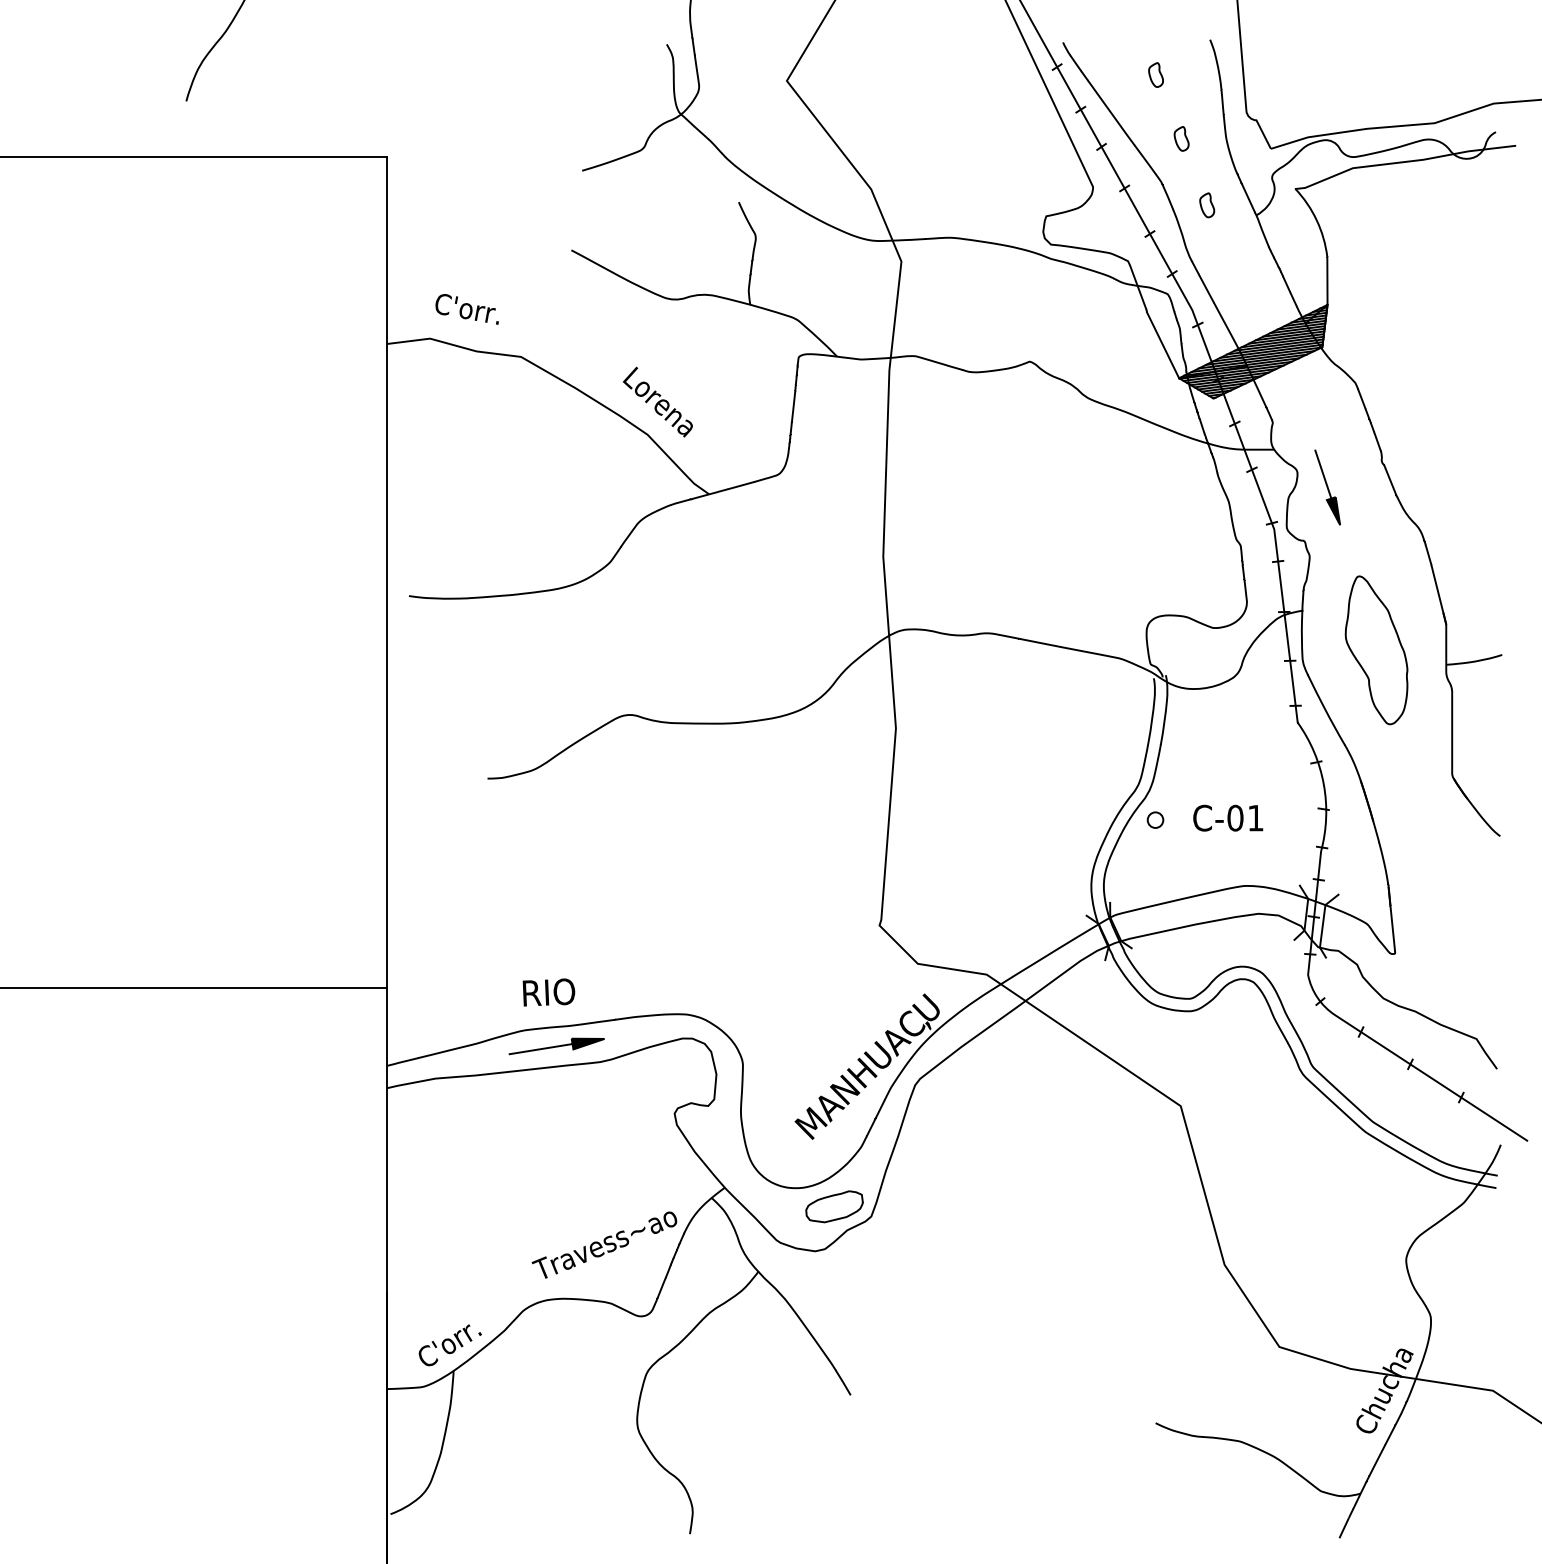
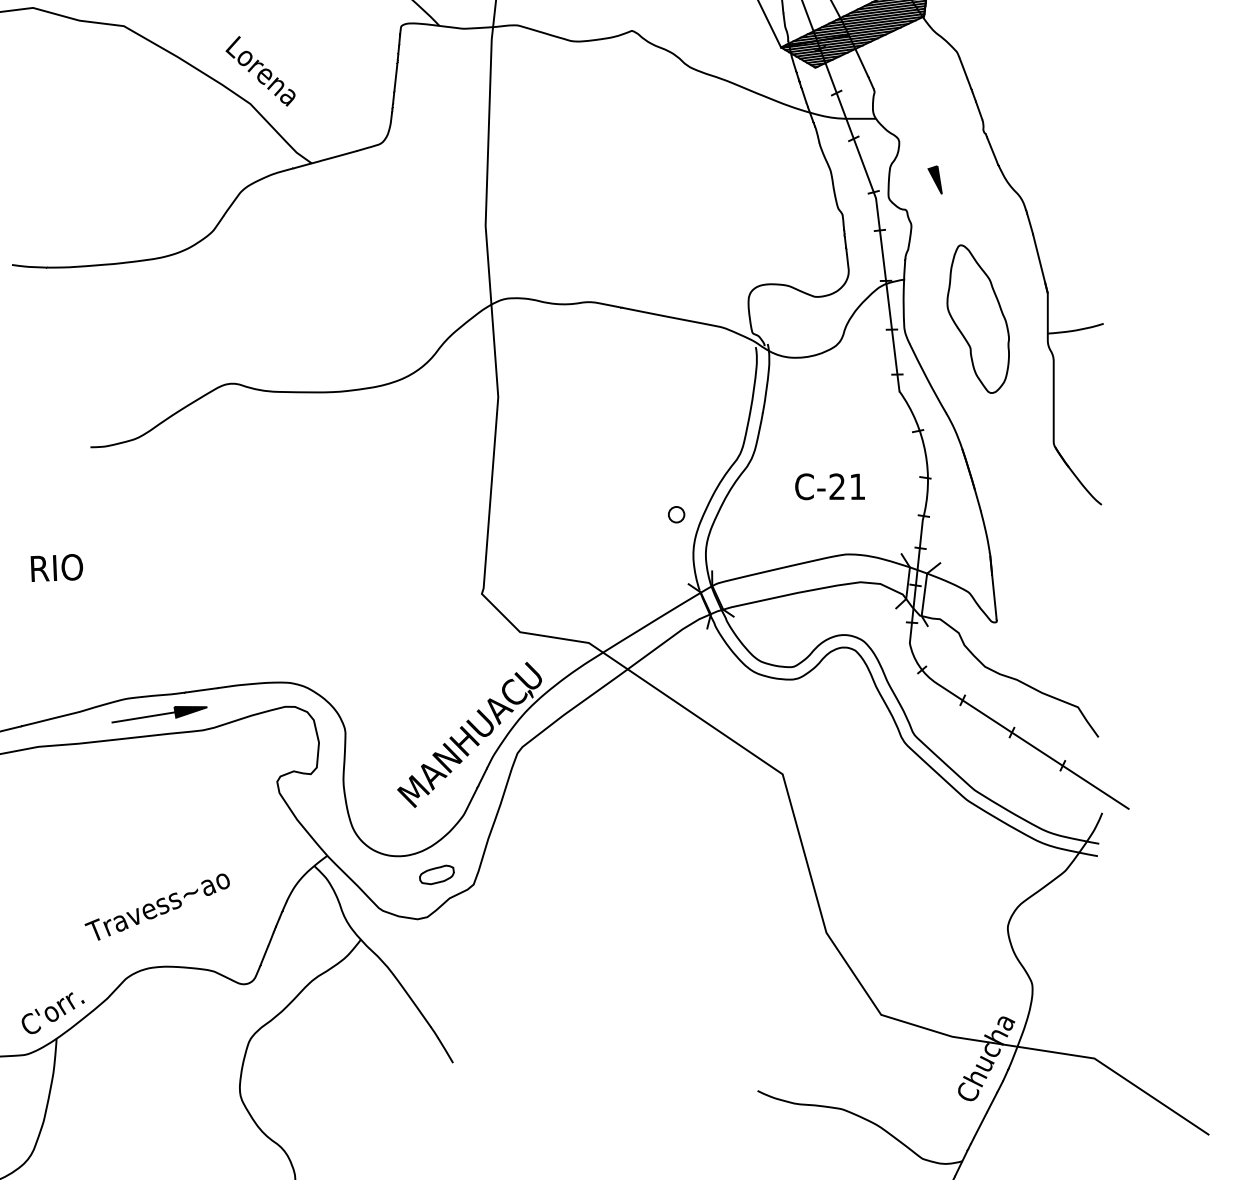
line: (1323, 474) -> (925, 143), removed
text: (1235, 817) -> (837, 486), C-01 -> C-21
part: (1155, 819) -> (676, 514), moved
text: (548, 992) -> (56, 567), moved
part: (834, 1206) -> (436, 874), size x0.6
text: (604, 1244) -> (157, 906), moved

